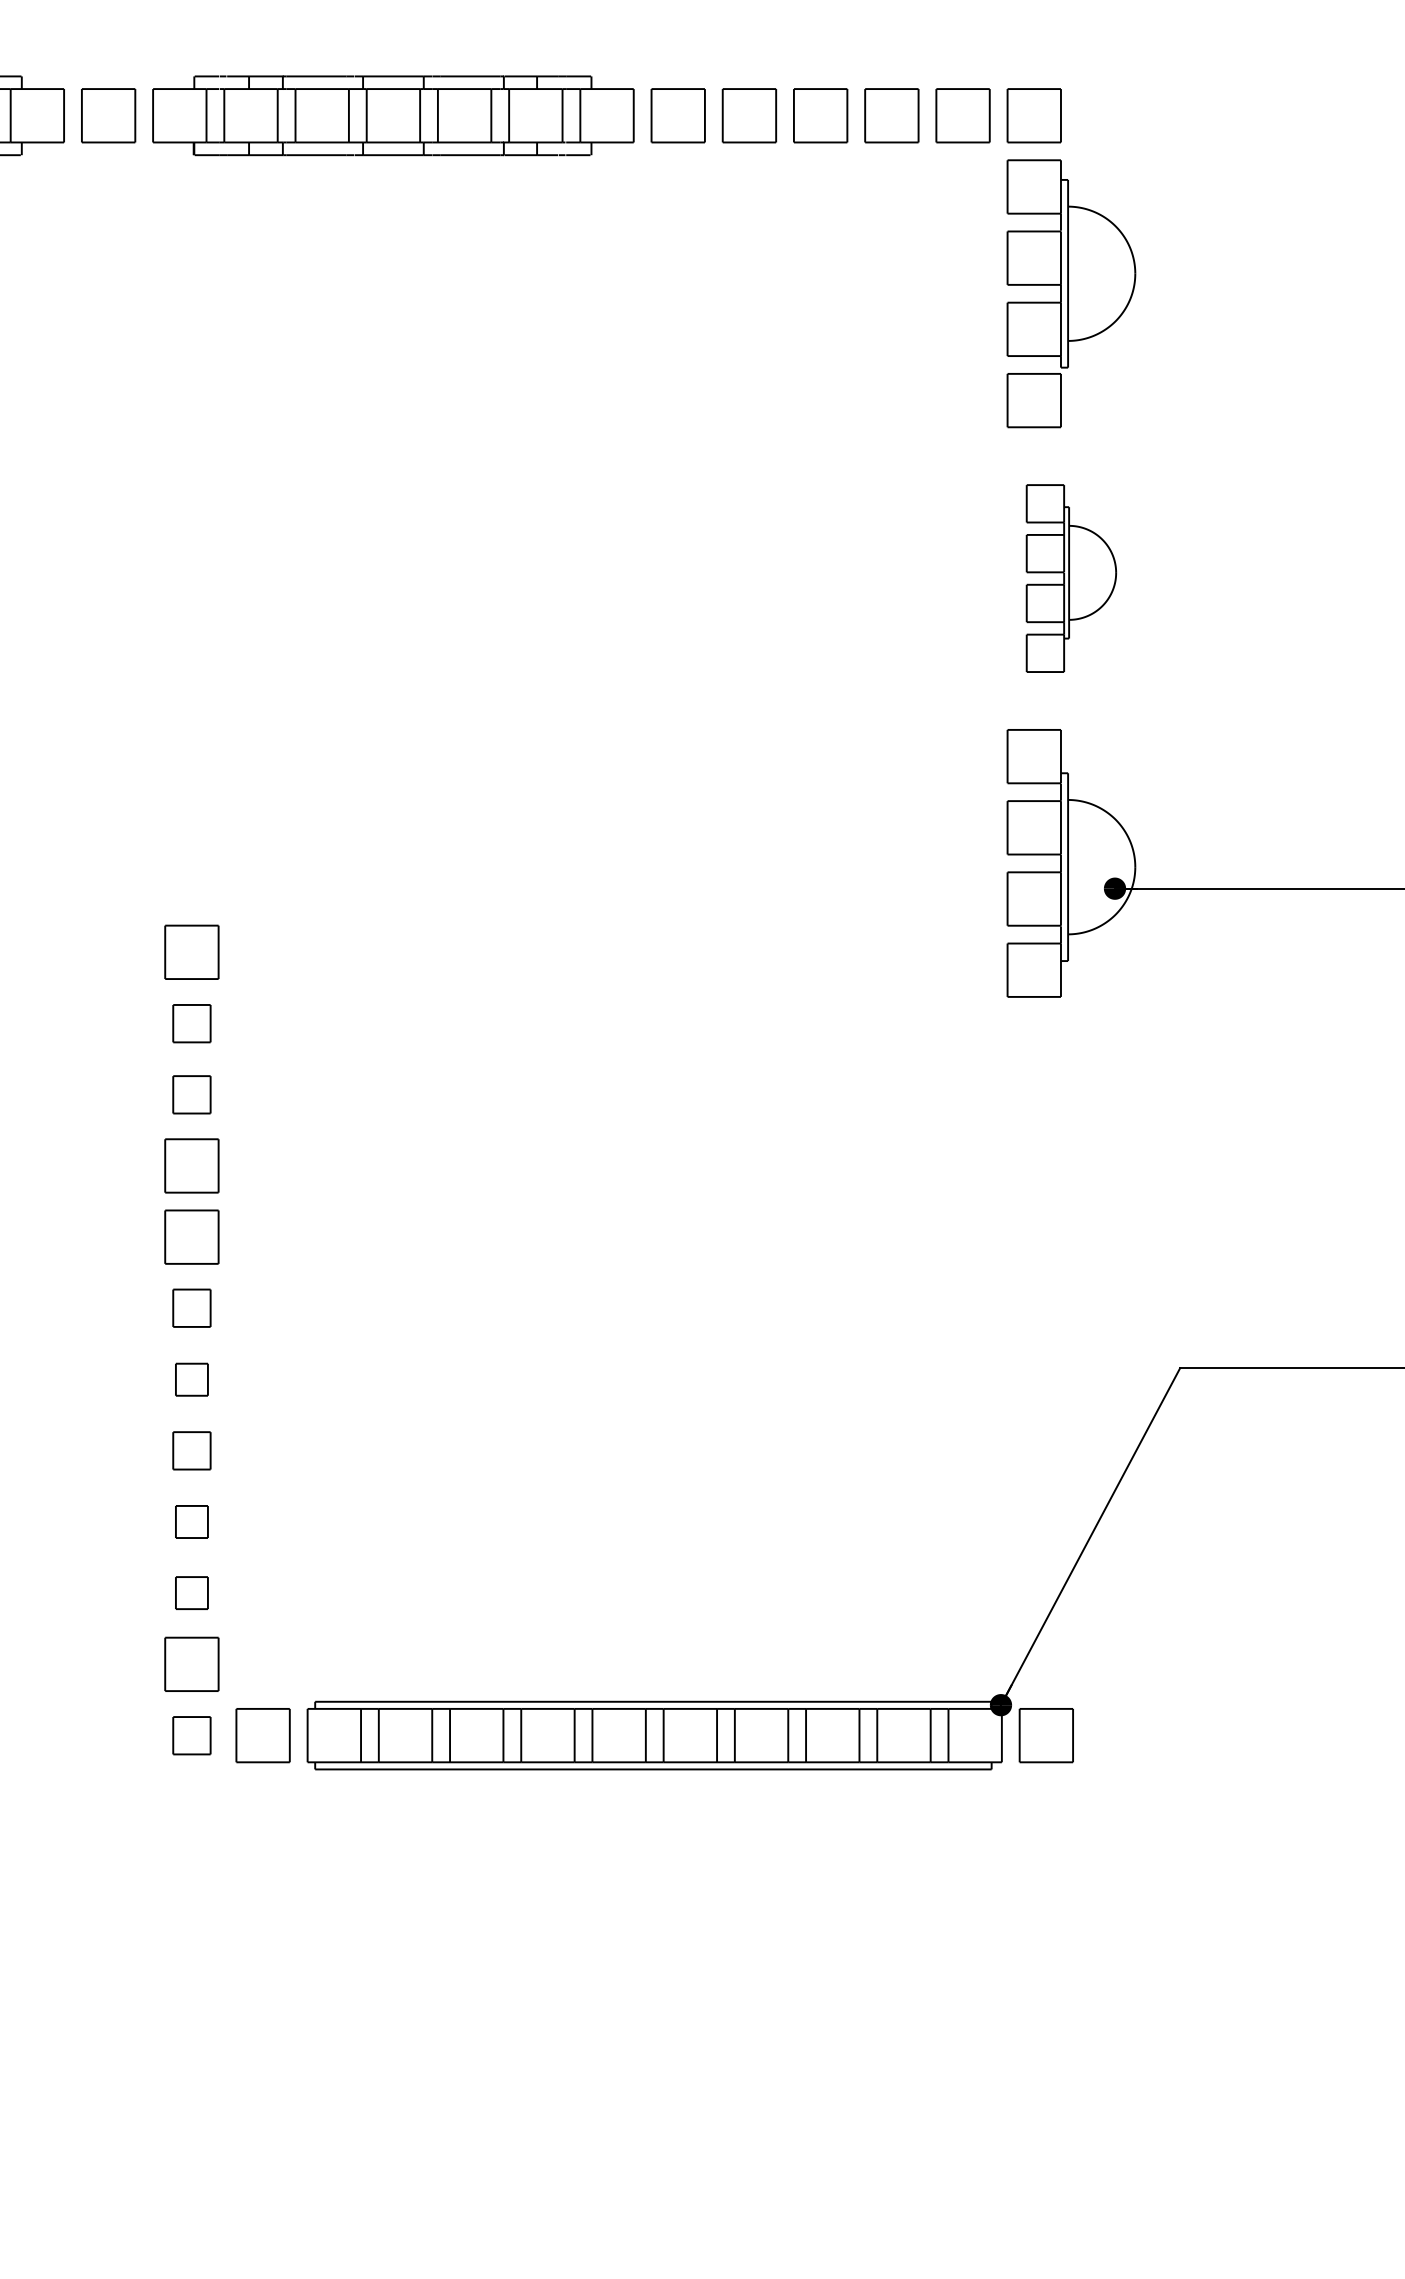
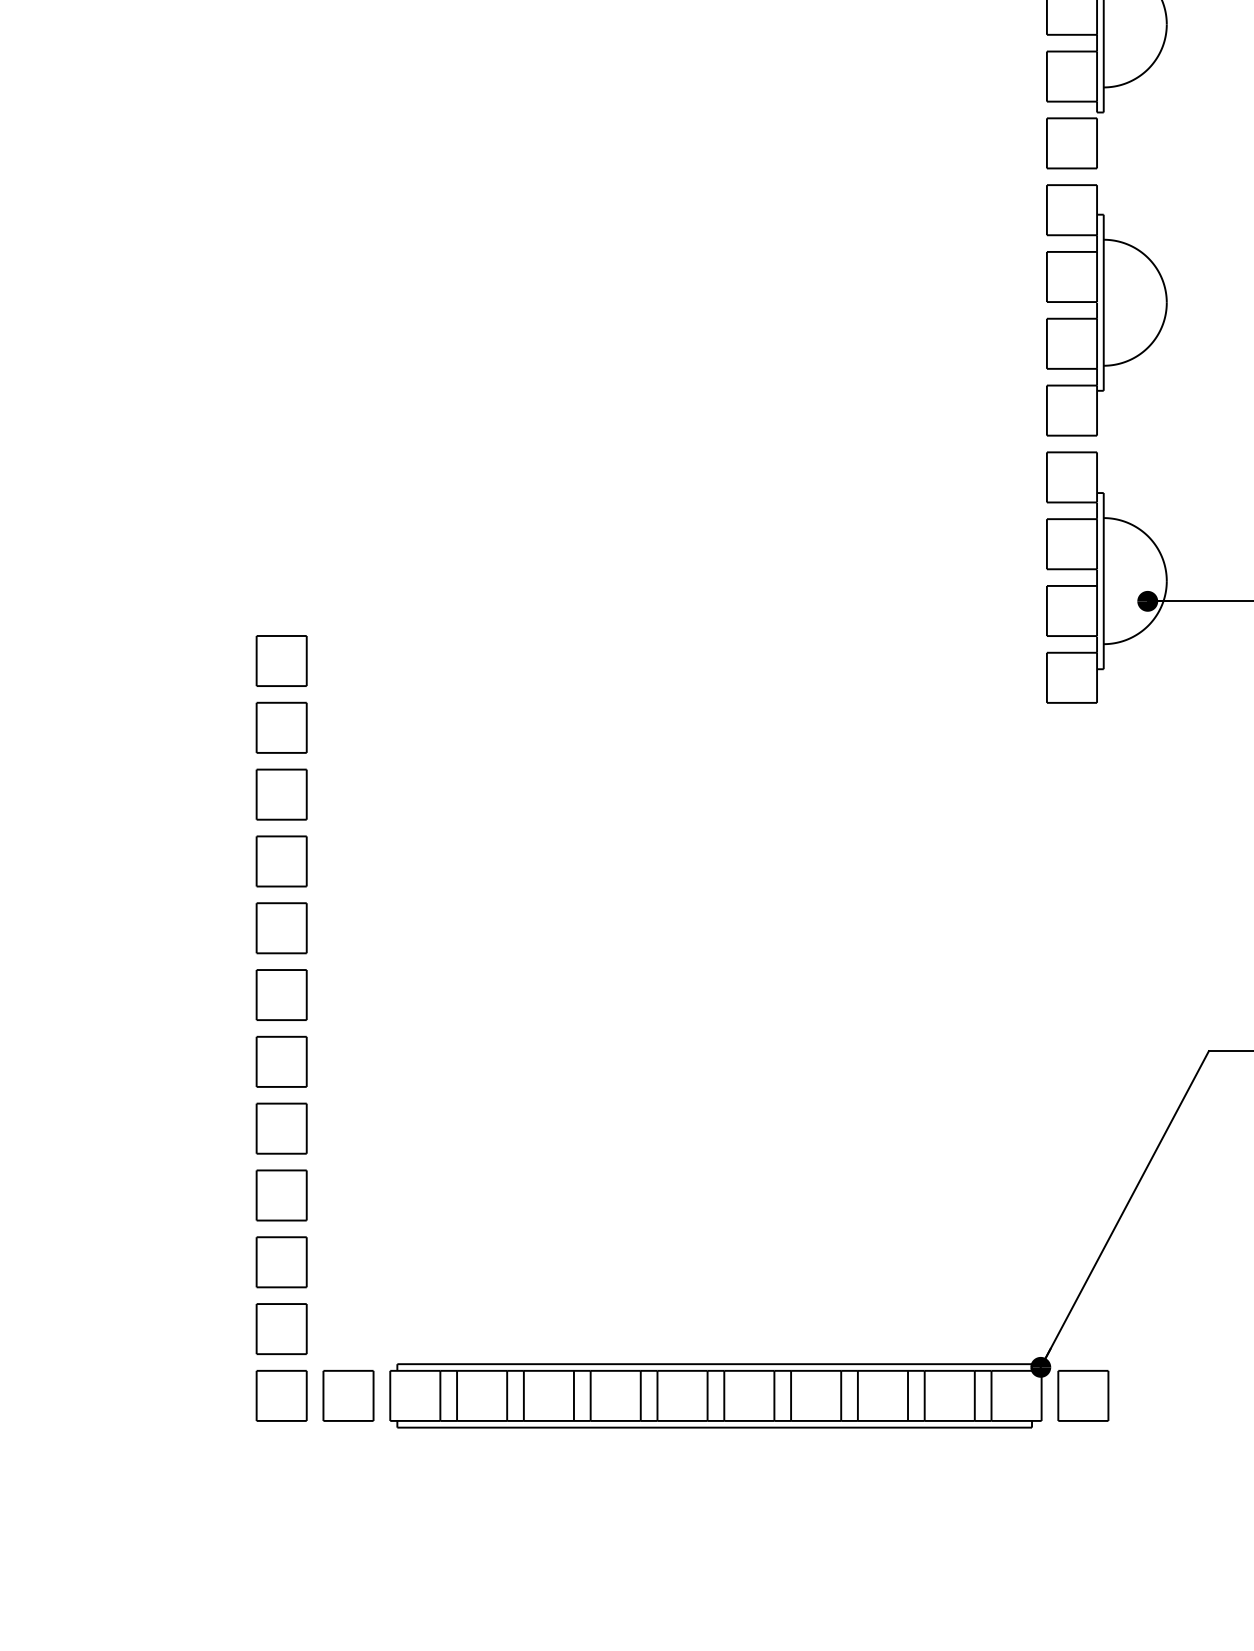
part: (1071, 578) -> (1106, 310), size x1.43
part: (191, 1023) -> (281, 727), size x1.43
part: (191, 1094) -> (281, 794), size x1.43
part: (191, 1307) -> (281, 994), size x1.43
part: (191, 1379) -> (281, 1061), size x1.67
part: (191, 1450) -> (281, 1128), size x1.43
part: (191, 1521) -> (281, 1195), size x1.67
part: (191, 1592) -> (281, 1261), size x1.67
part: (191, 1735) -> (281, 1395), size x1.43

